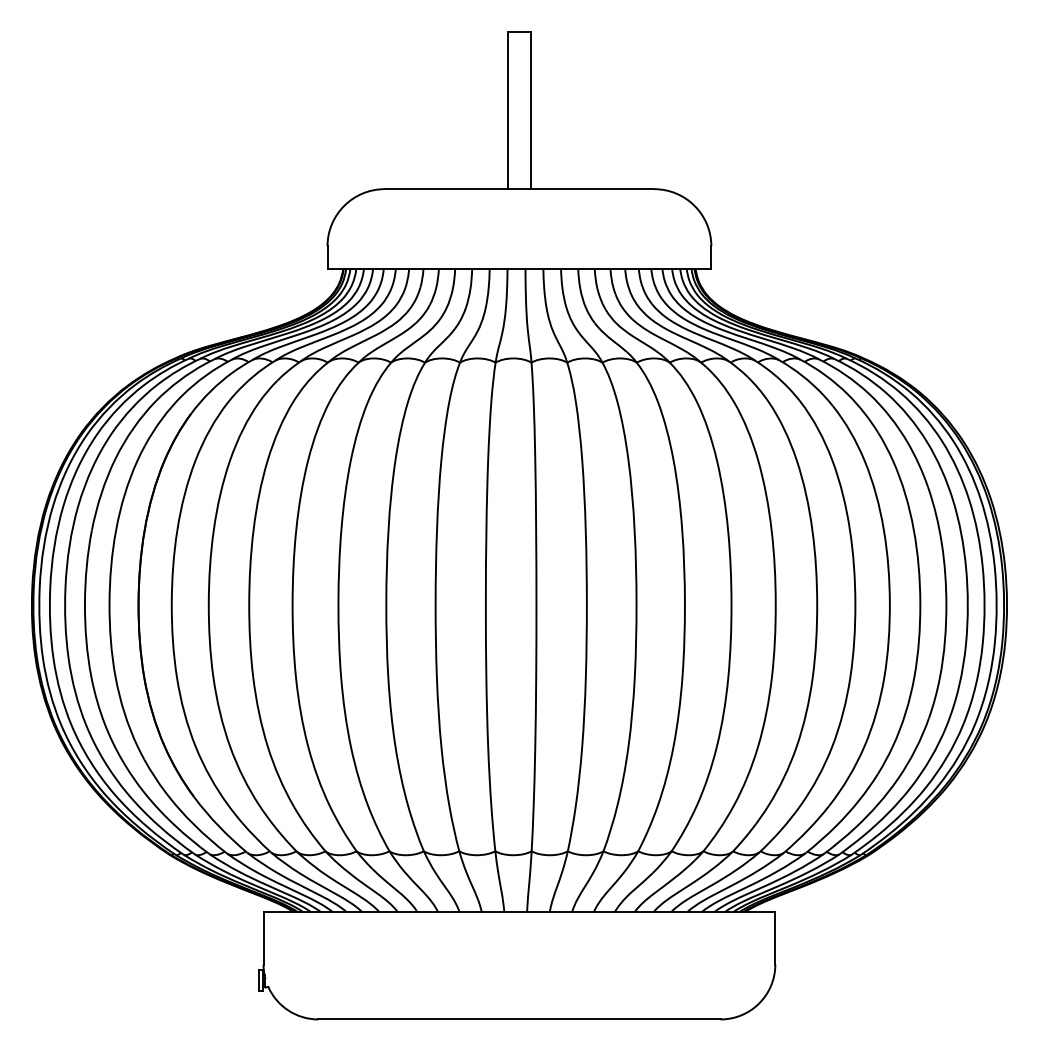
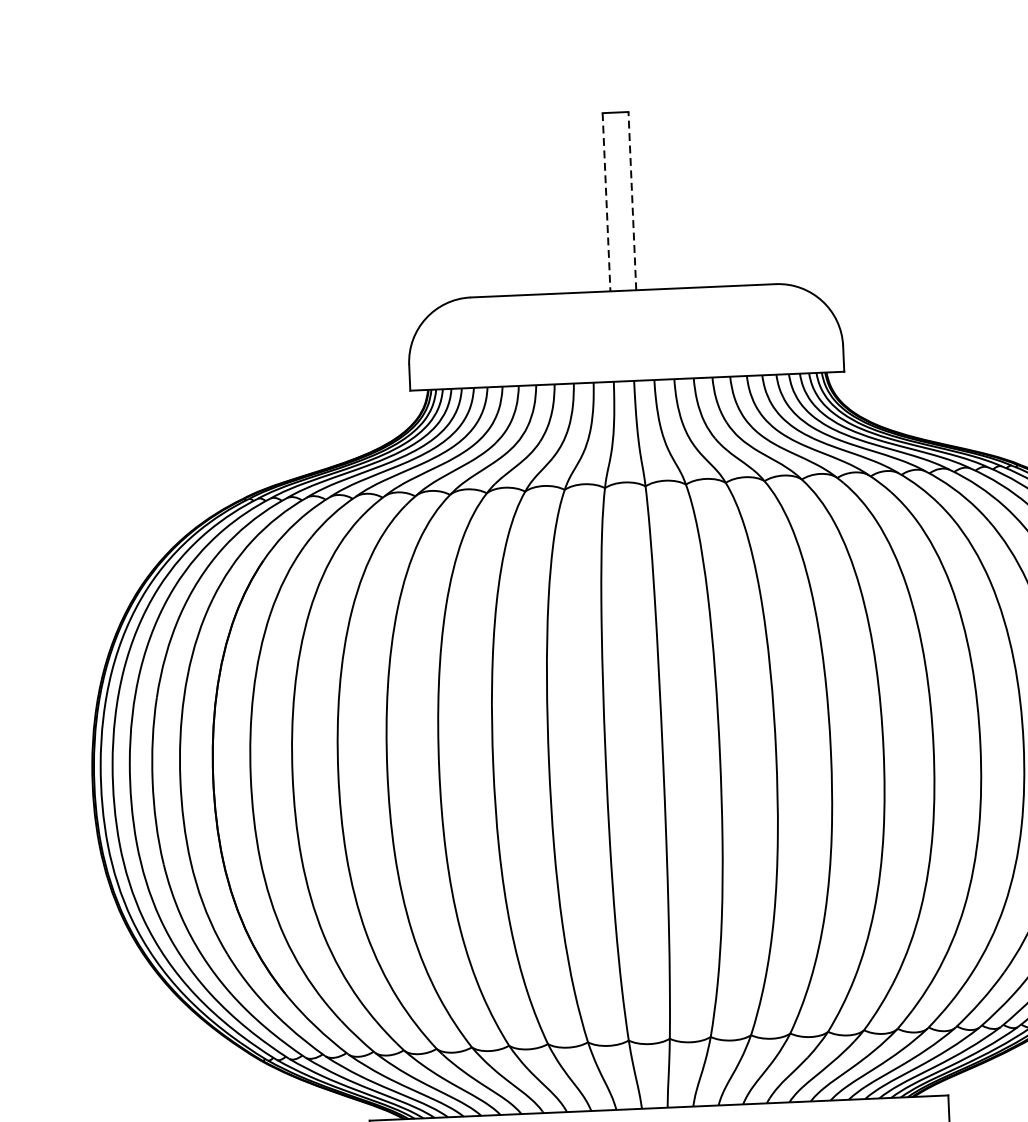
line: (508, 110) -> (607, 202), solid -> dashed
line: (530, 110) -> (631, 201), solid -> dashed

